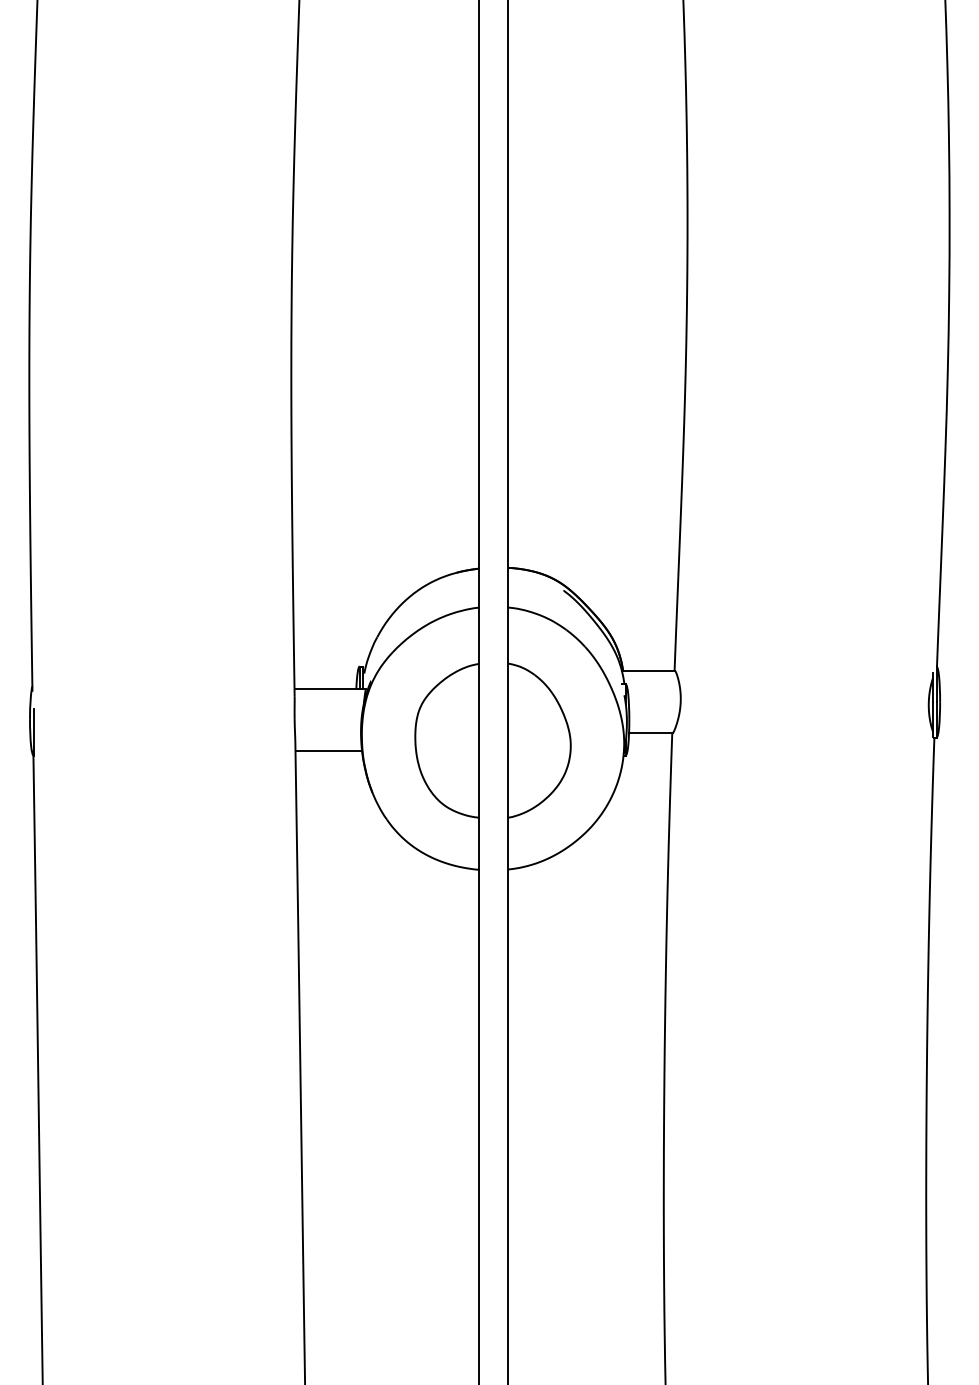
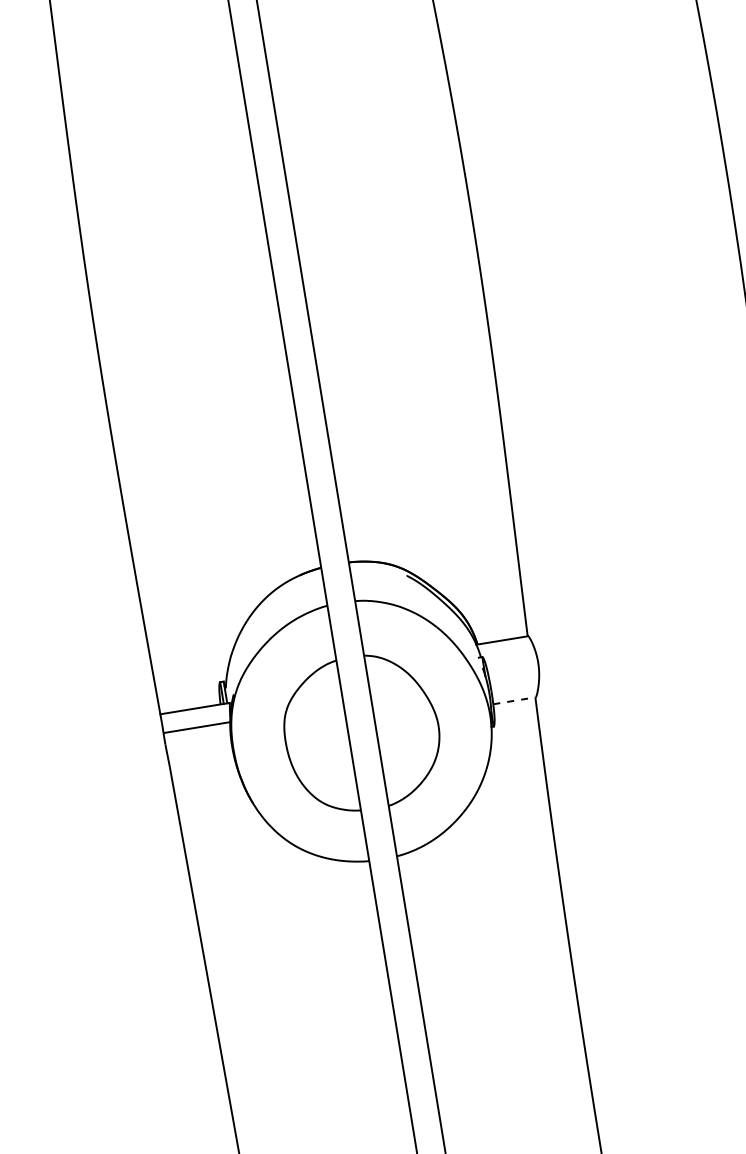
line: (650, 733) -> (514, 701), solid -> dashed
line: (328, 751) -> (196, 728), moved

